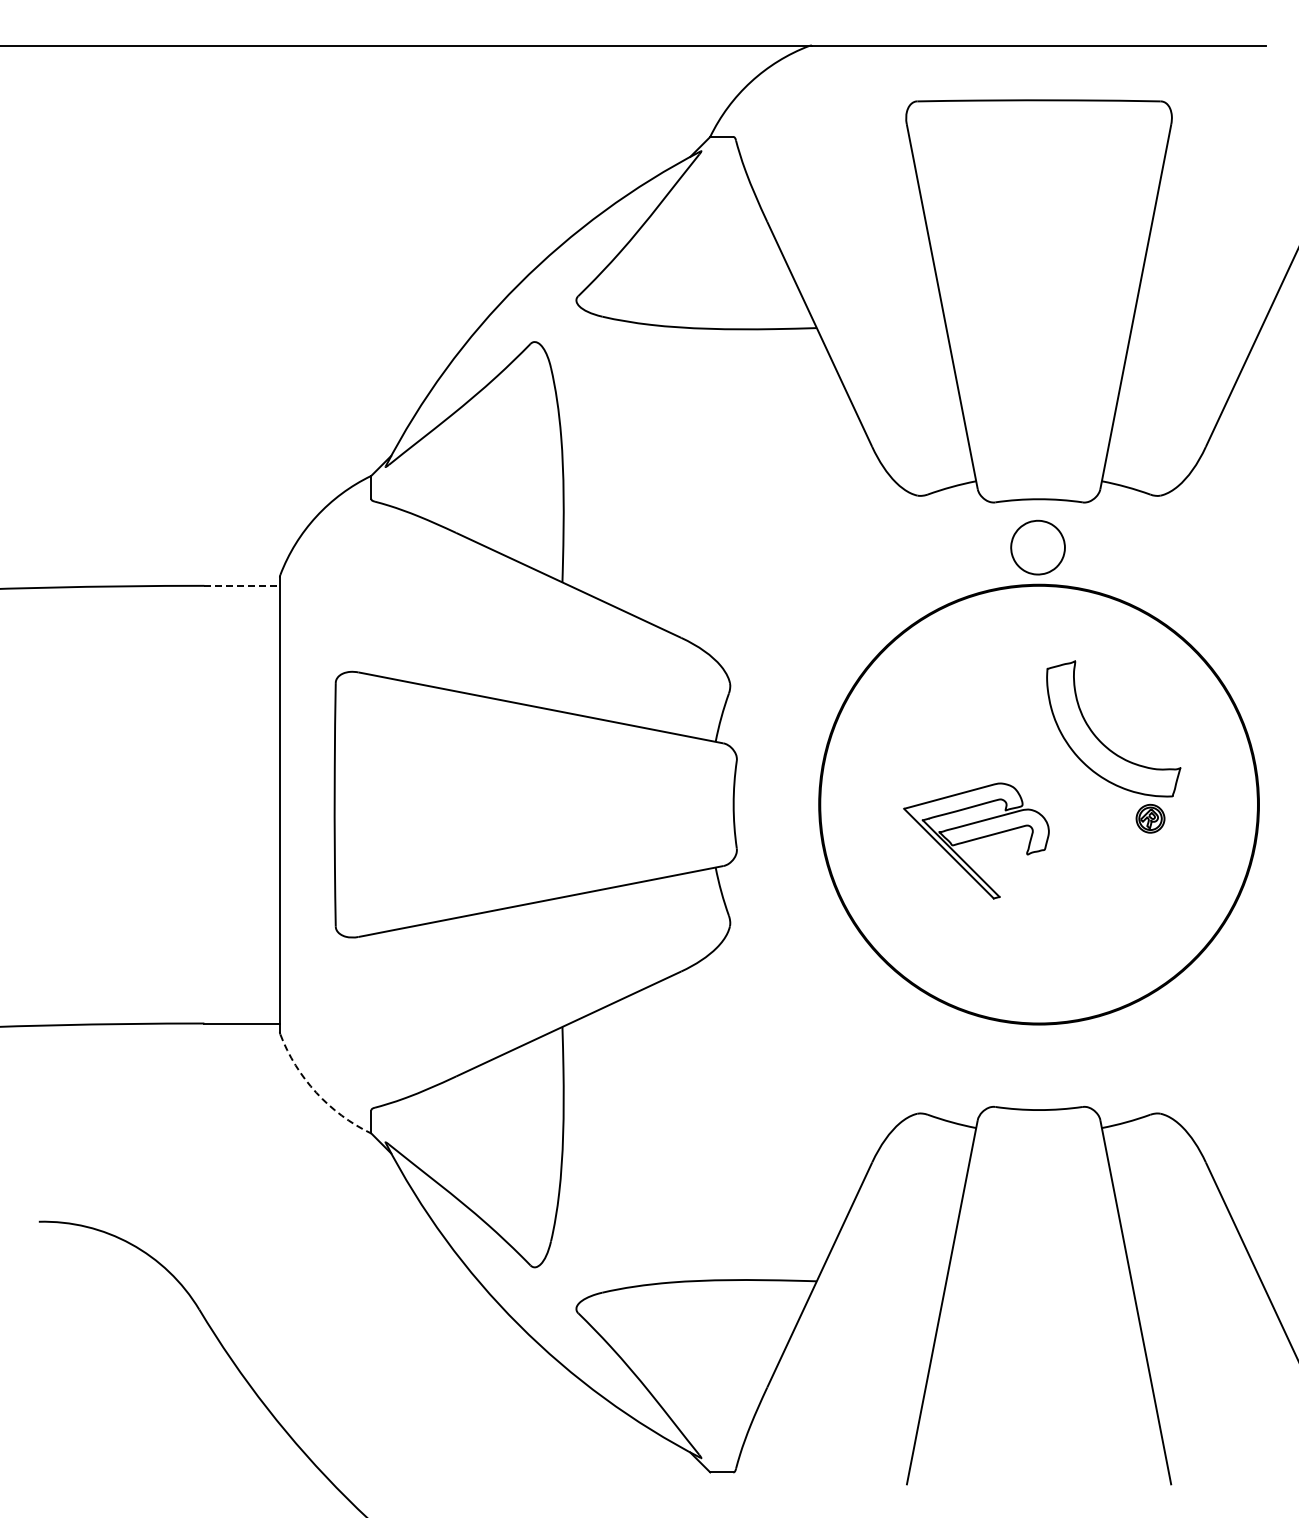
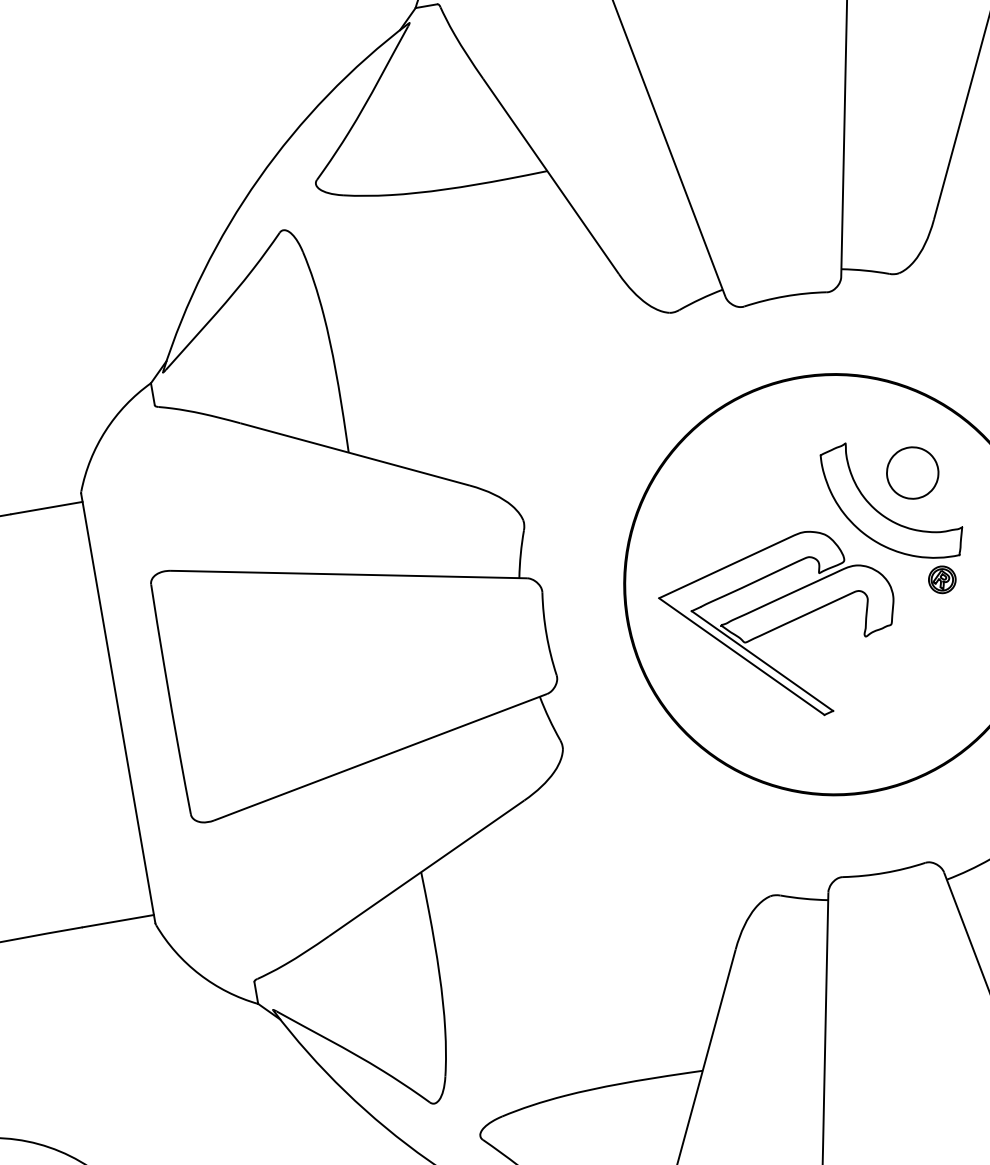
part: (1037, 547) -> (912, 473), moved
line: (242, 585) -> (47, 507), dashed -> solid
part: (976, 840) -> (781, 628), size x1.67
arc: (316, 1092) -> (199, 974), dashed -> solid

